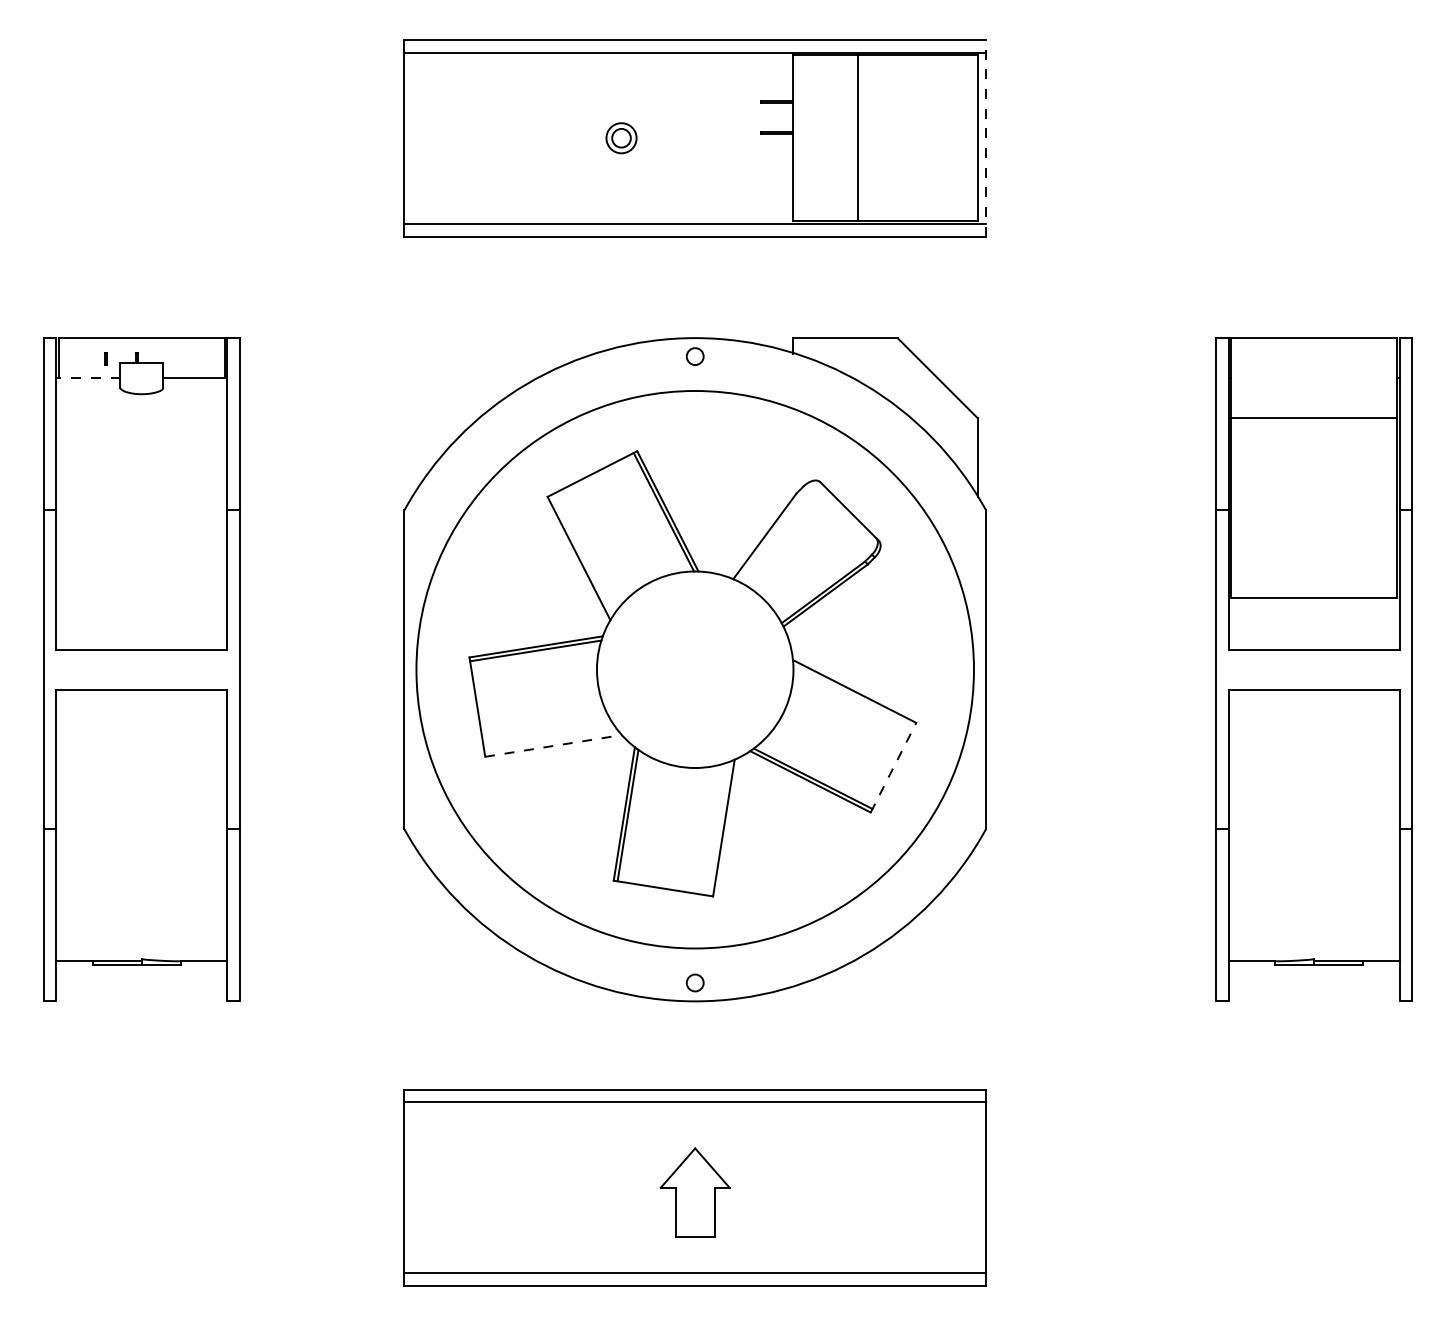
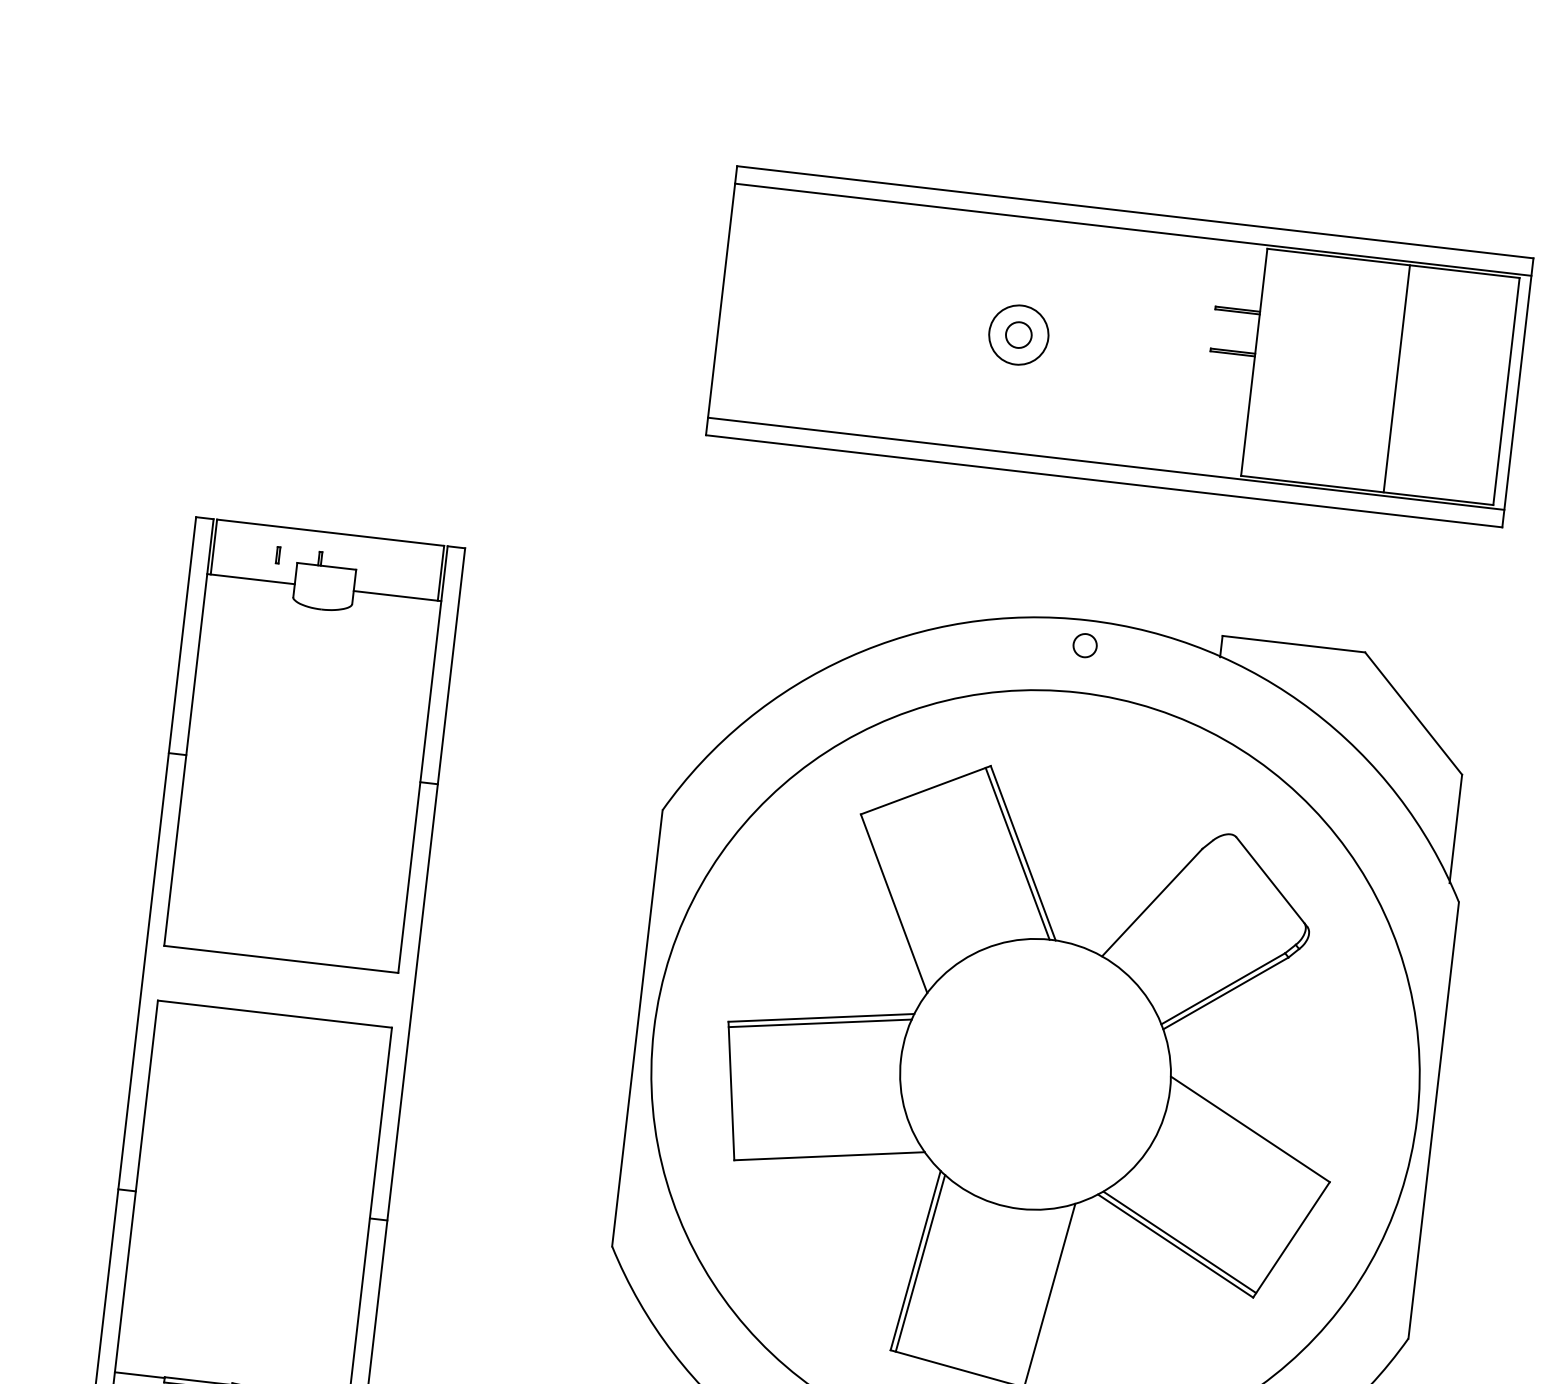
circle: (621, 137) -> (1018, 334), size x1.43
line: (986, 137) -> (1518, 391), dashed -> solid
line: (857, 138) -> (1396, 379), moved
line: (88, 378) -> (251, 579), dashed -> solid
line: (554, 745) -> (830, 1155), dashed -> solid
line: (893, 767) -> (1291, 1239), dashed -> solid

